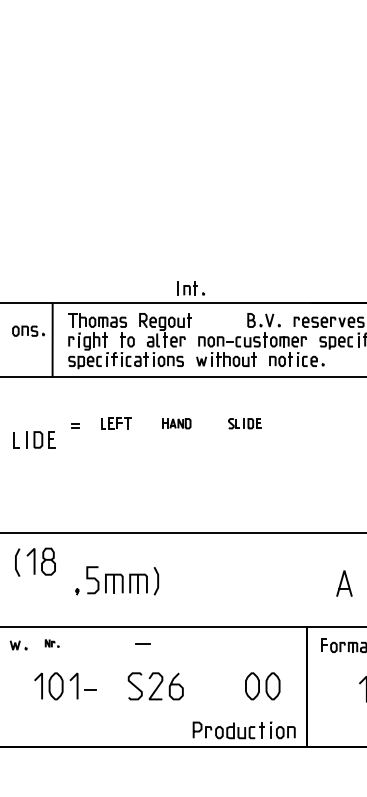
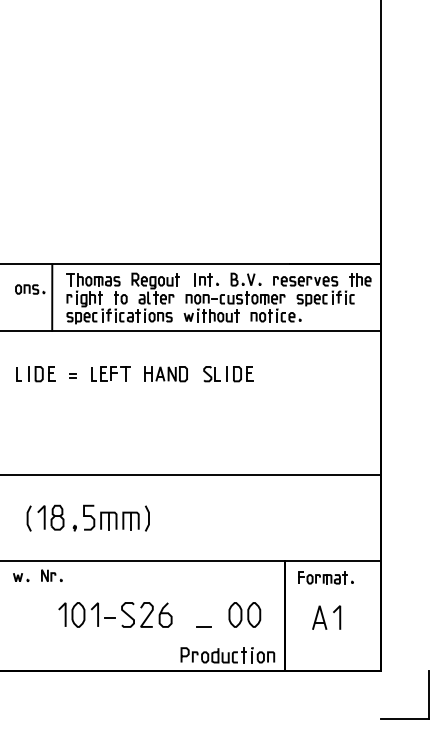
part: (191, 288) -> (206, 279), moved
part: (116, 422) -> (110, 373), size x1.43
part: (176, 423) -> (165, 374), size x1.67
part: (244, 423) -> (228, 374), size x1.67
part: (34, 440) -> (35, 374), moved
part: (35, 561) -> (45, 517), moved
part: (344, 583) -> (319, 617), moved
part: (51, 643) -> (51, 575), size x1.67
line: (142, 643) -> (203, 626), moved
part: (64, 685) -> (86, 614), moved

